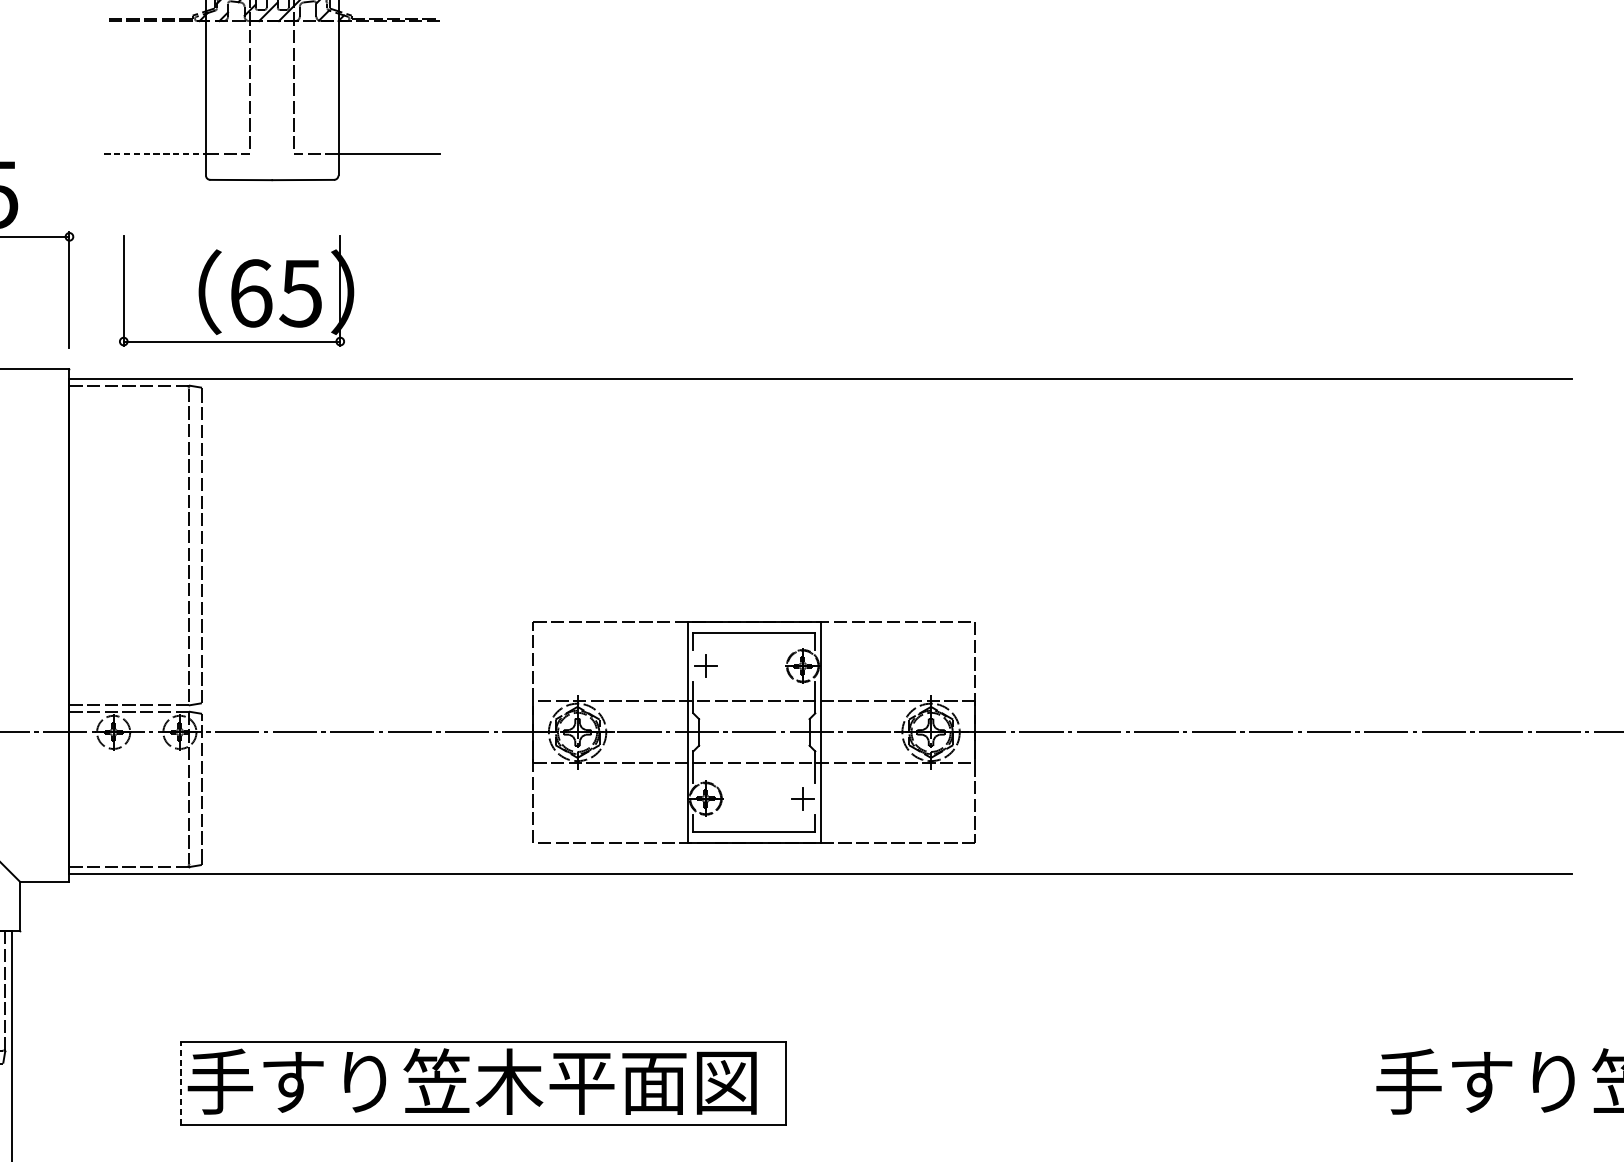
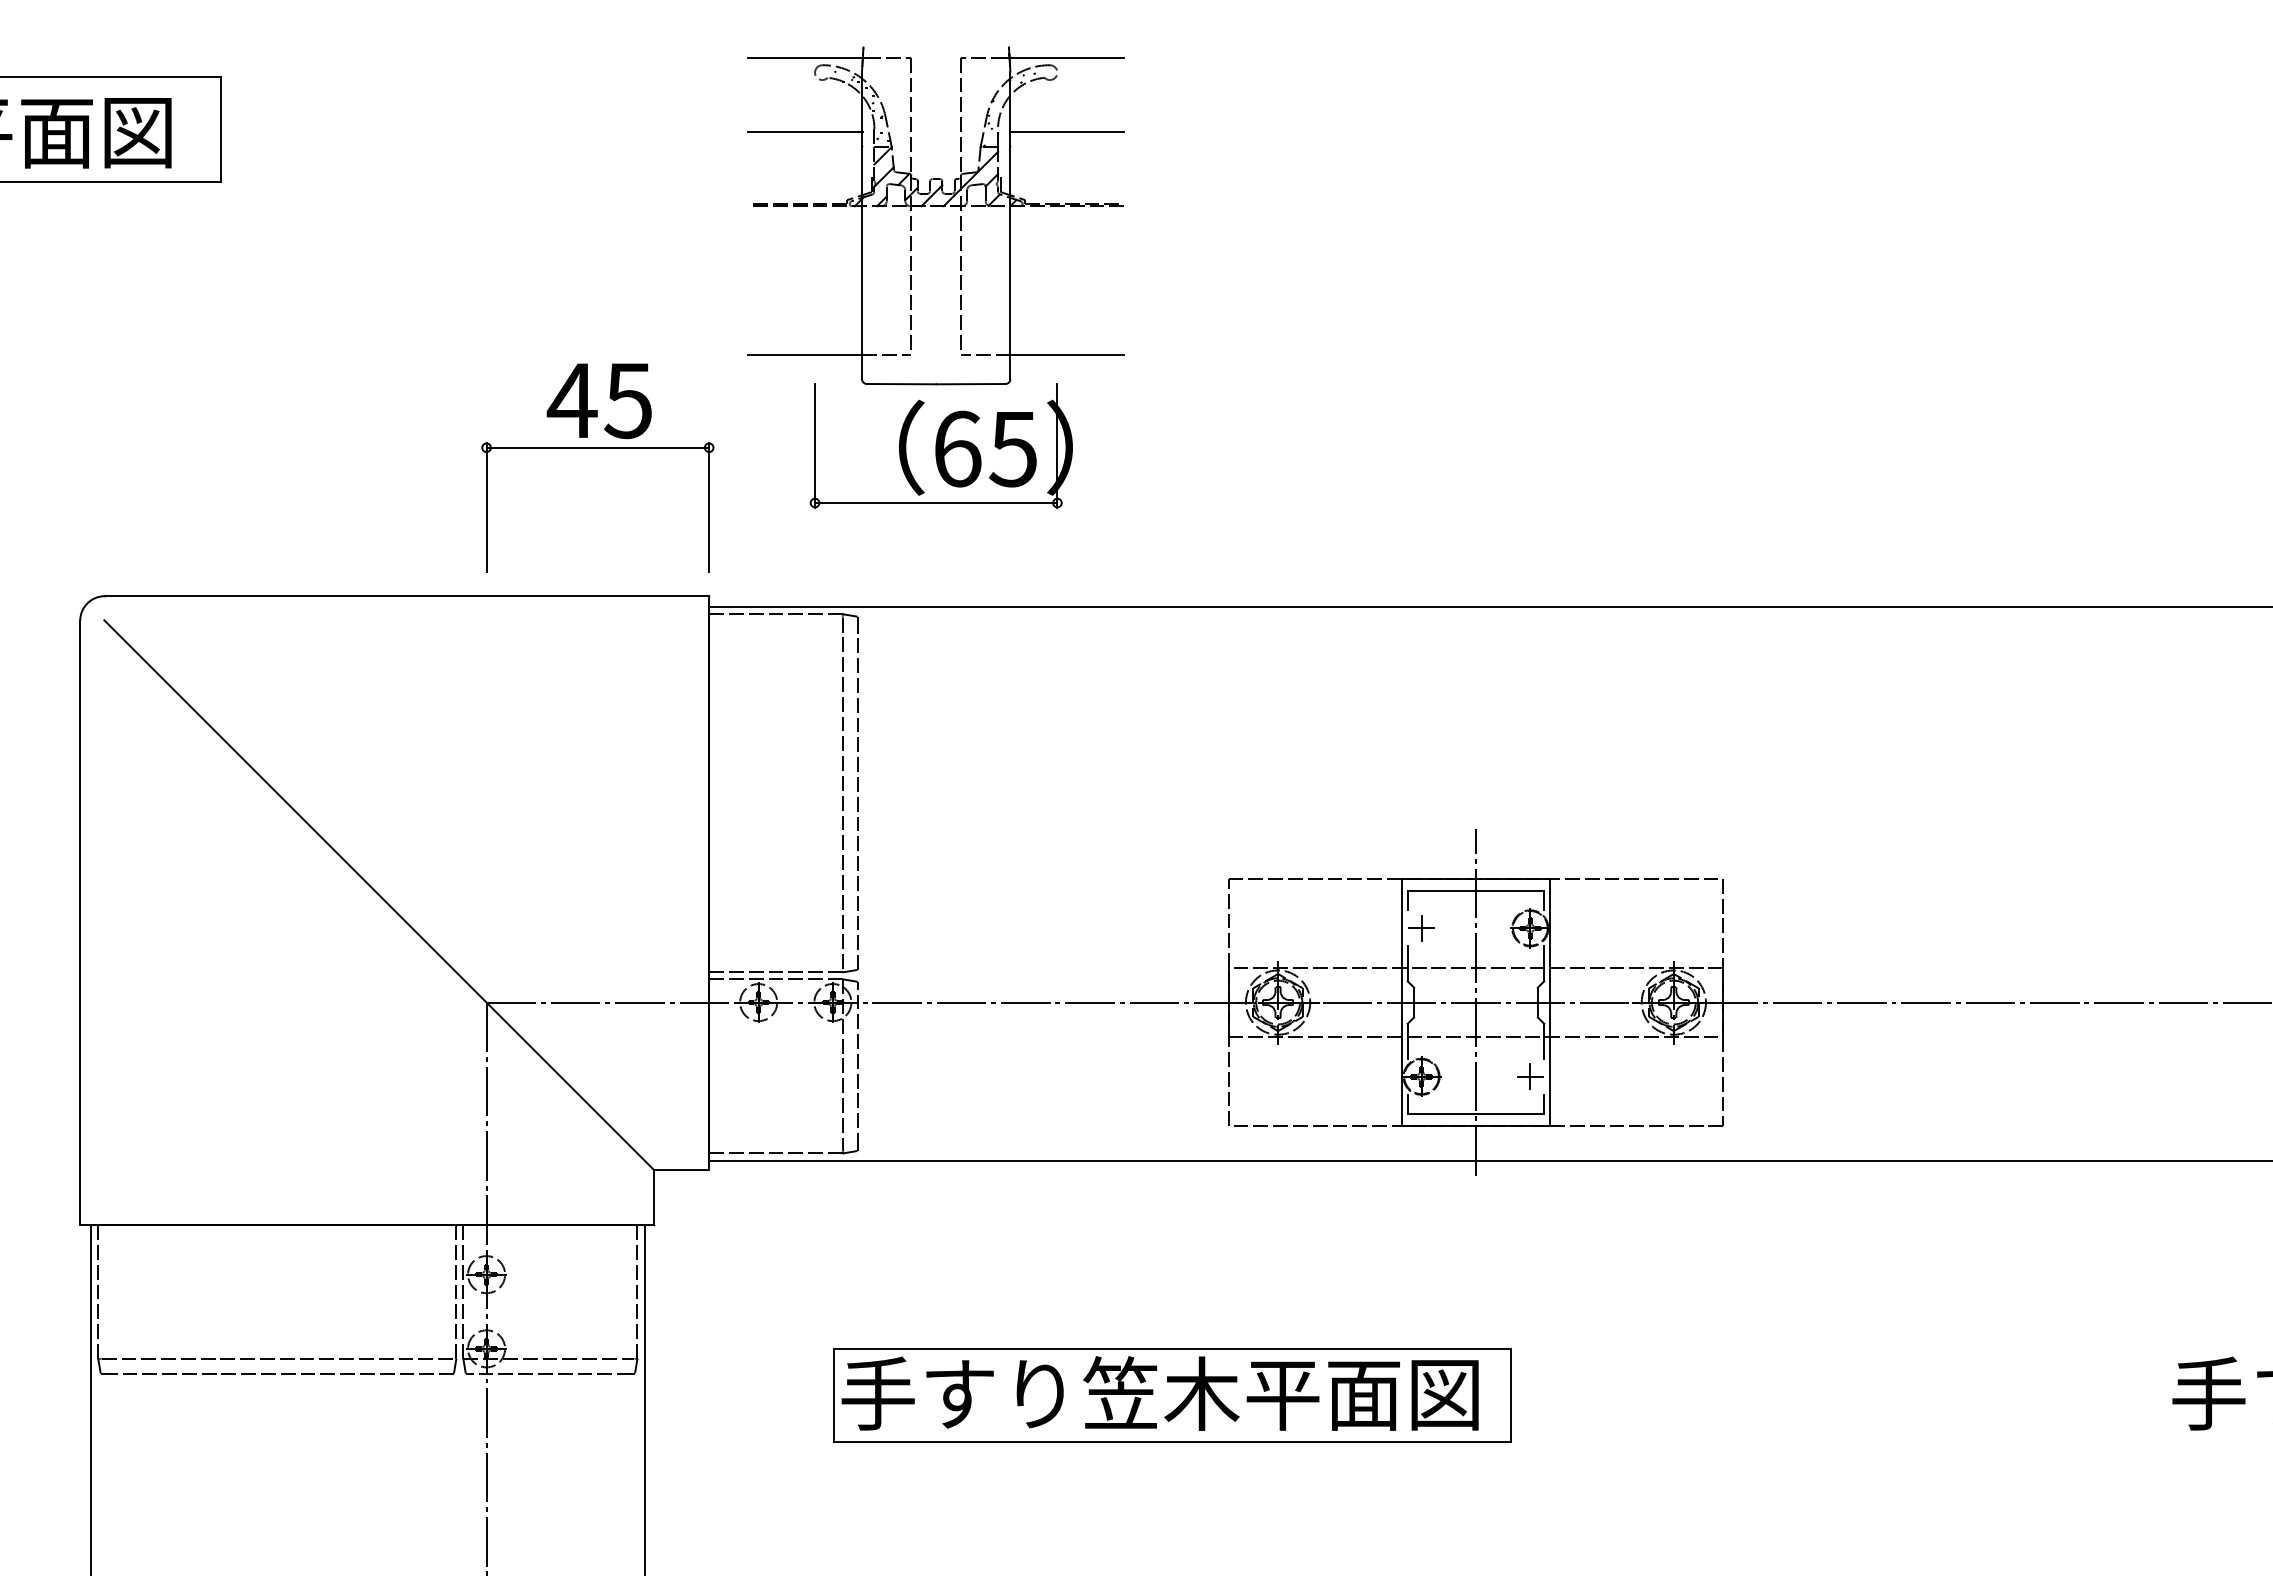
line: (155, 153) -> (805, 354), dashed -> solid
part: (235, 290) -> (940, 445), moved
line: (753, 732) -> (1475, 1002), added
line: (180, 1083) -> (833, 1395), dashed -> solid

